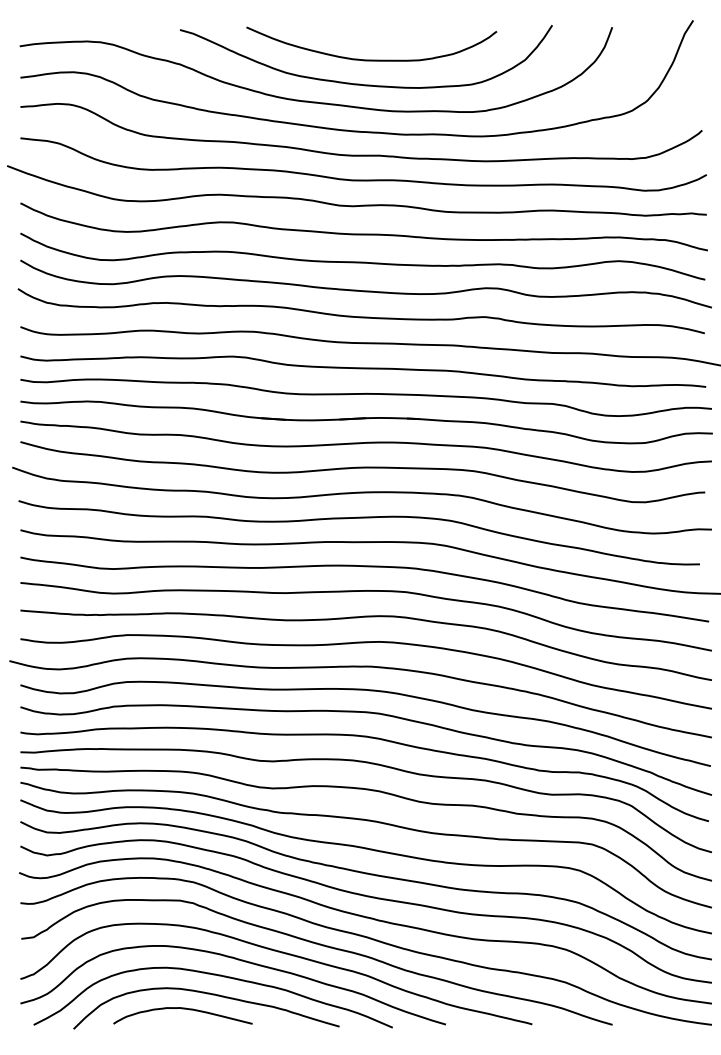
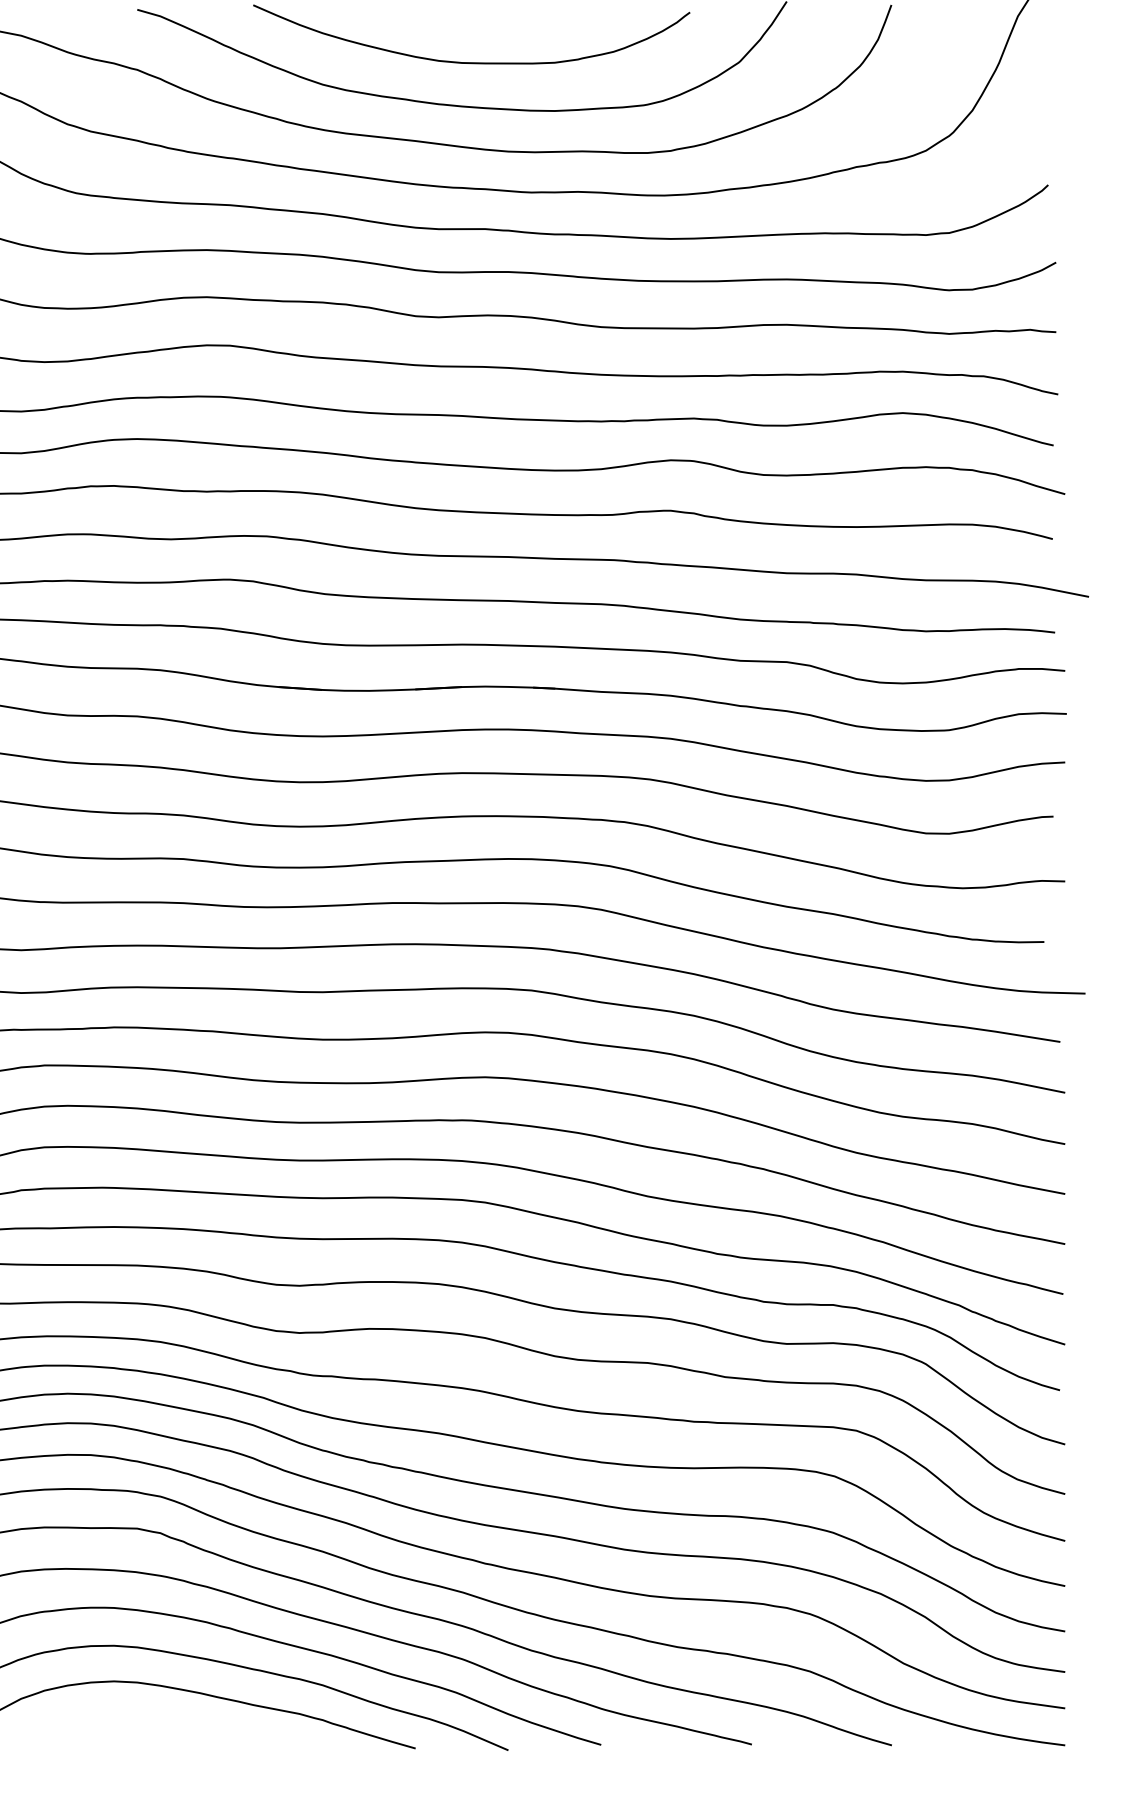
curve: (182, 1009) -> (141, 1718), removed

